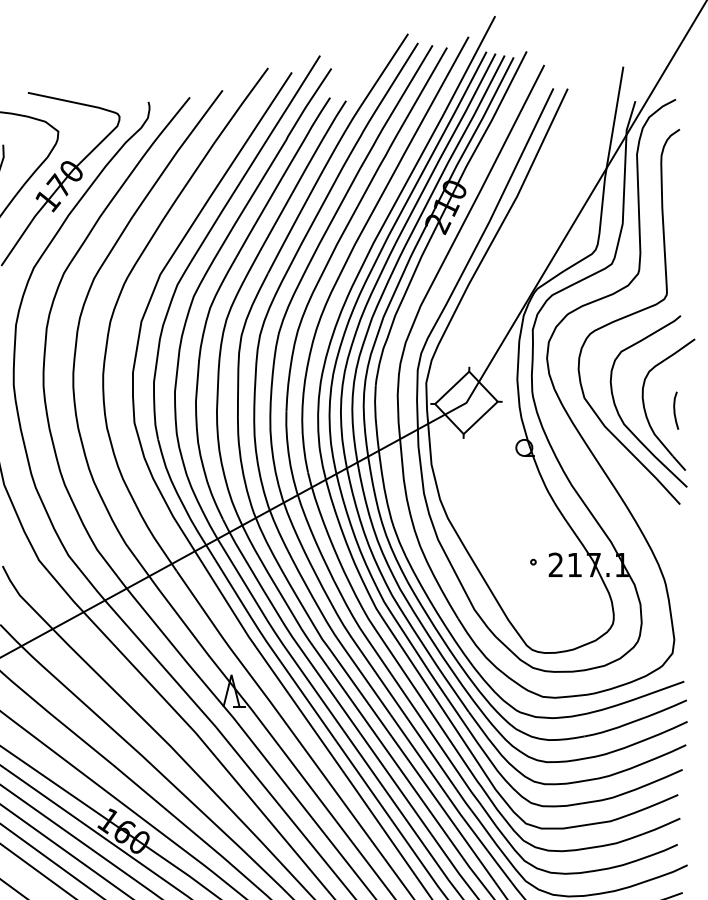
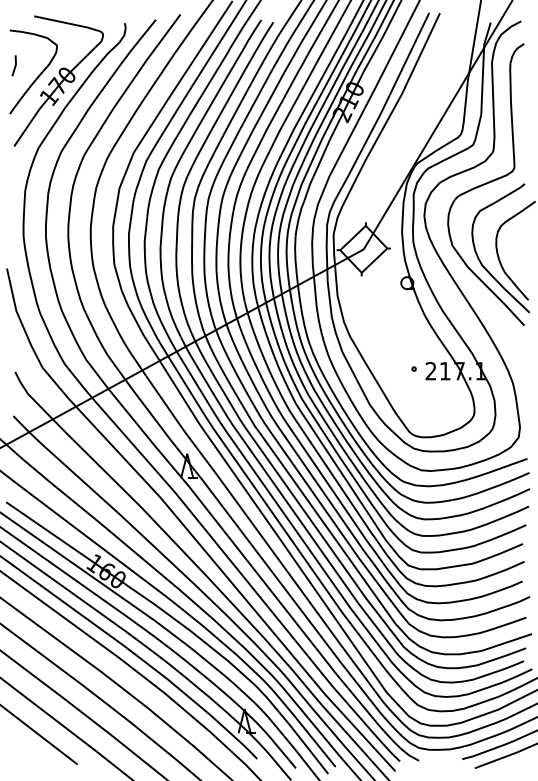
curve: (674, 409) -> (520, 254), removed

